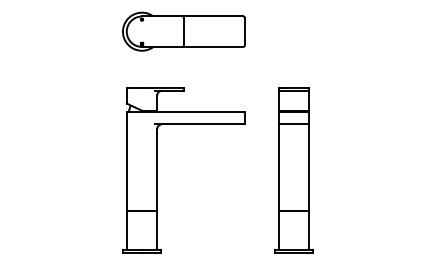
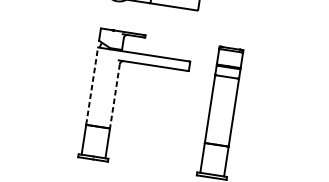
line: (126, 161) -> (91, 85), solid -> dashed
line: (157, 170) -> (115, 96), solid -> dashed

